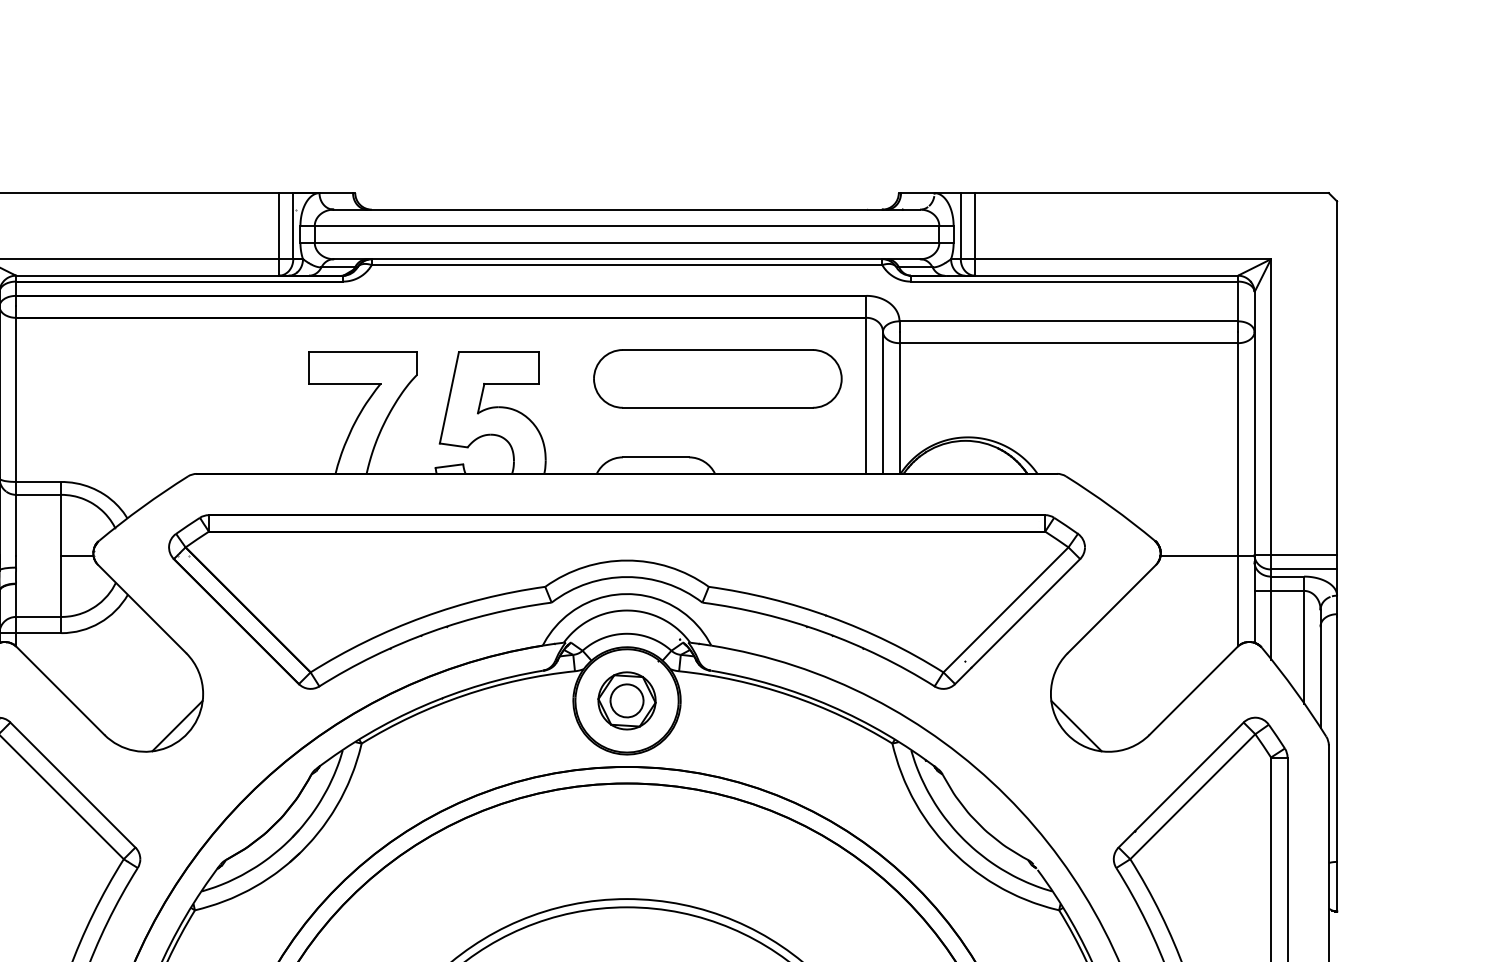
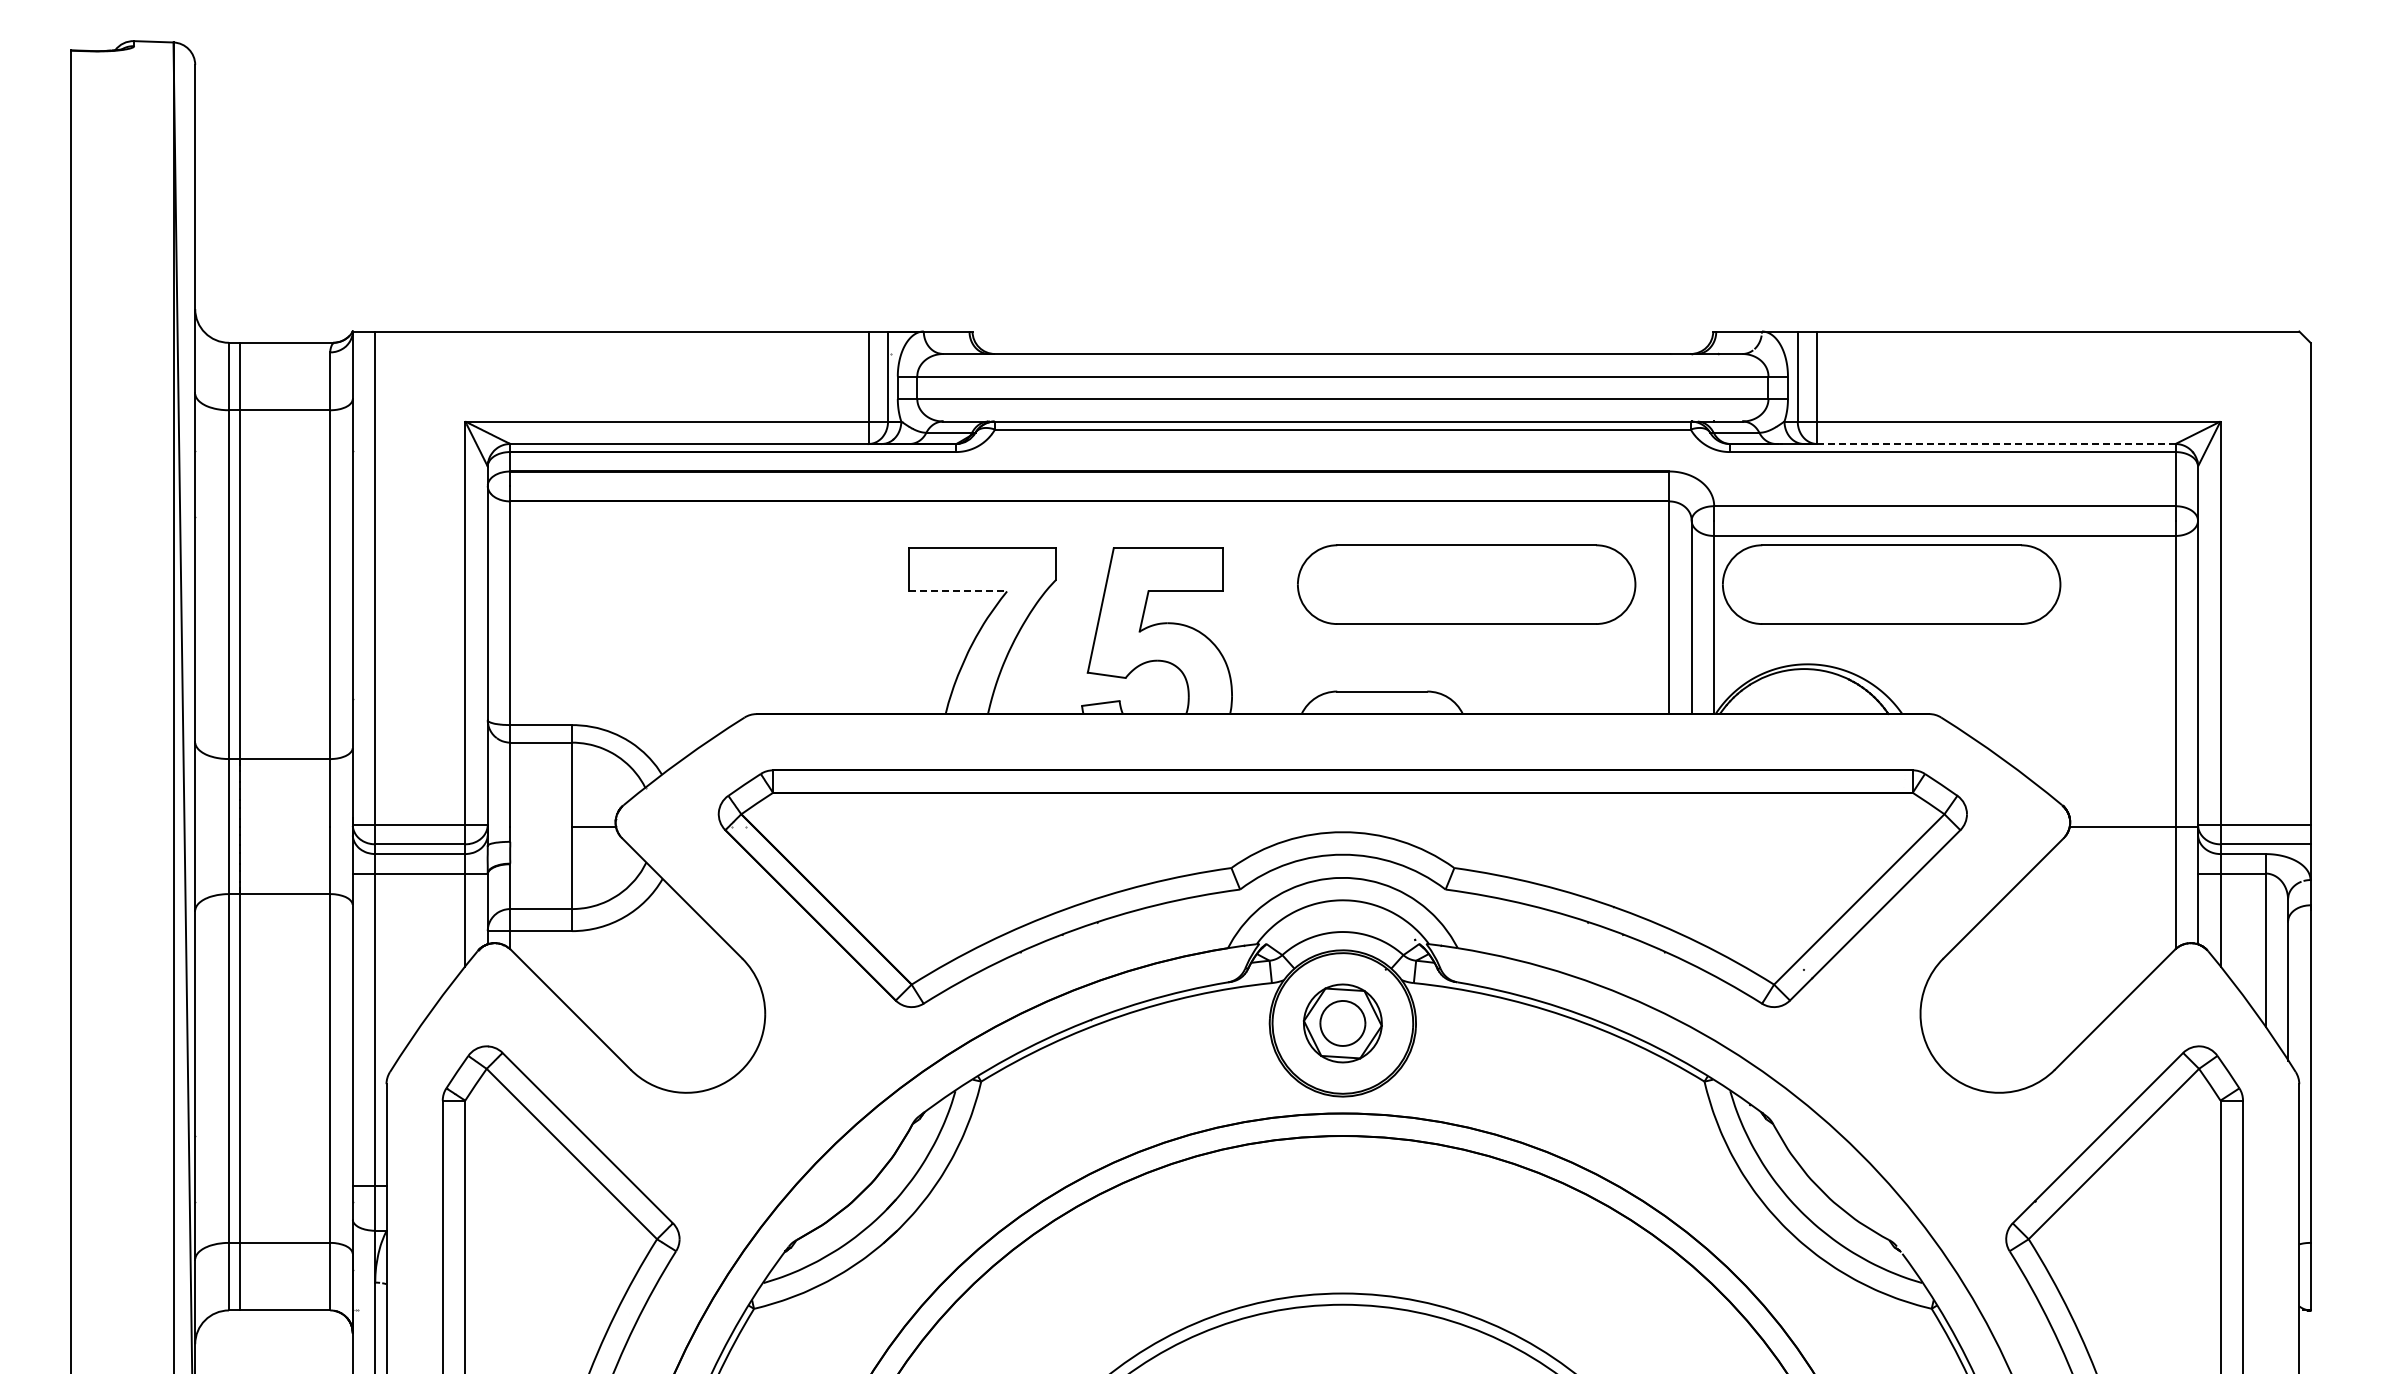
line: (1106, 276) -> (1996, 444), solid -> dashed
part: (1029, 378) -> (1891, 584), added
line: (344, 383) -> (958, 591), solid -> dashed
line: (177, 725) -> (730, 1057), removed
line: (1076, 725) -> (1955, 1057), removed

